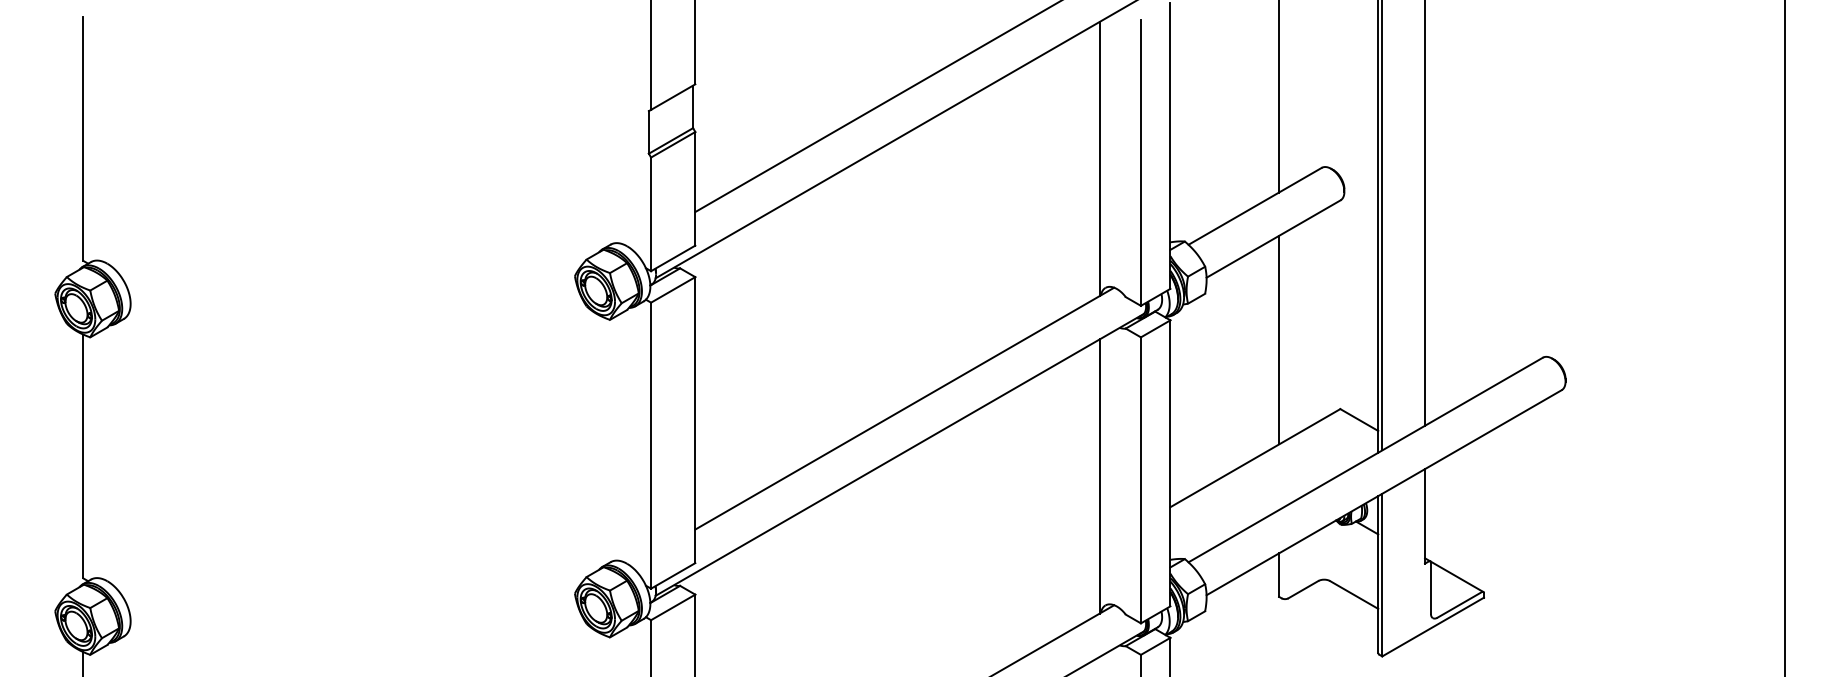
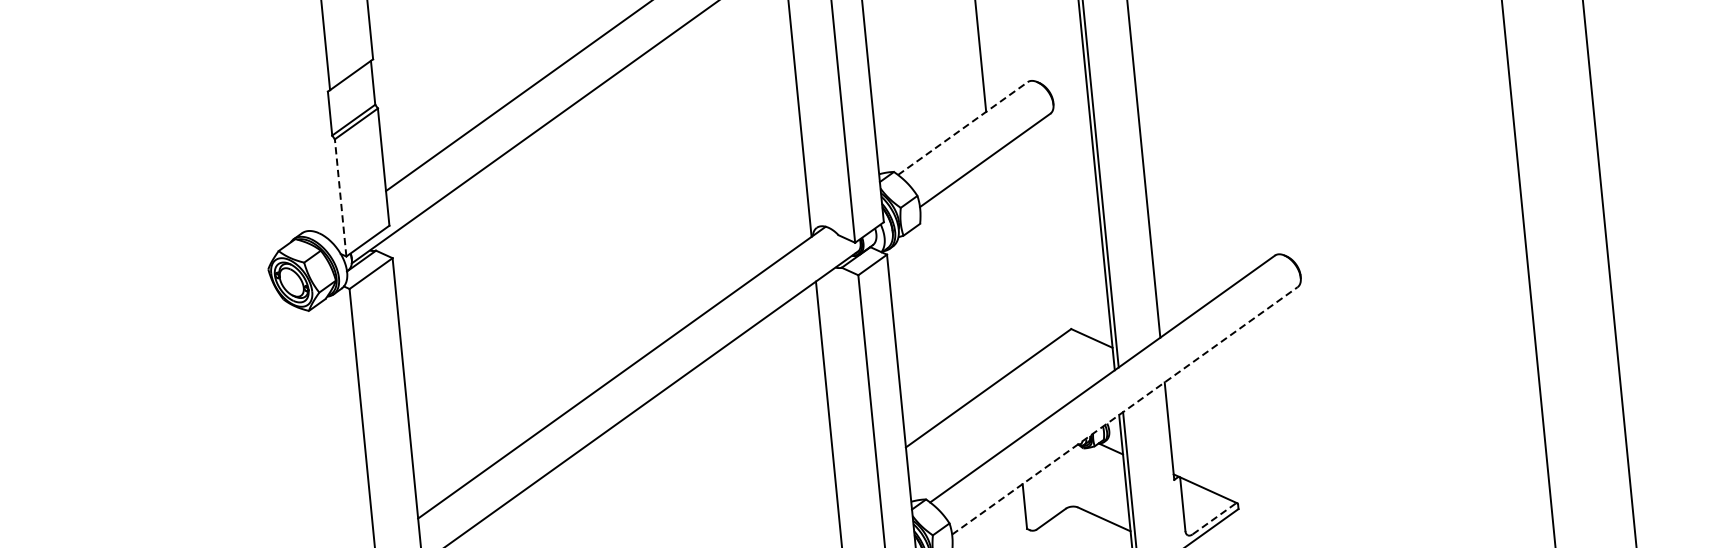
line: (1255, 206) -> (963, 128), solid -> dashed
line: (651, 214) -> (341, 198), solid -> dashed
line: (1279, 339) -> (1001, 263), removed
line: (1384, 492) -> (1125, 410), solid -> dashed
line: (1459, 604) -> (1213, 518), solid -> dashed

